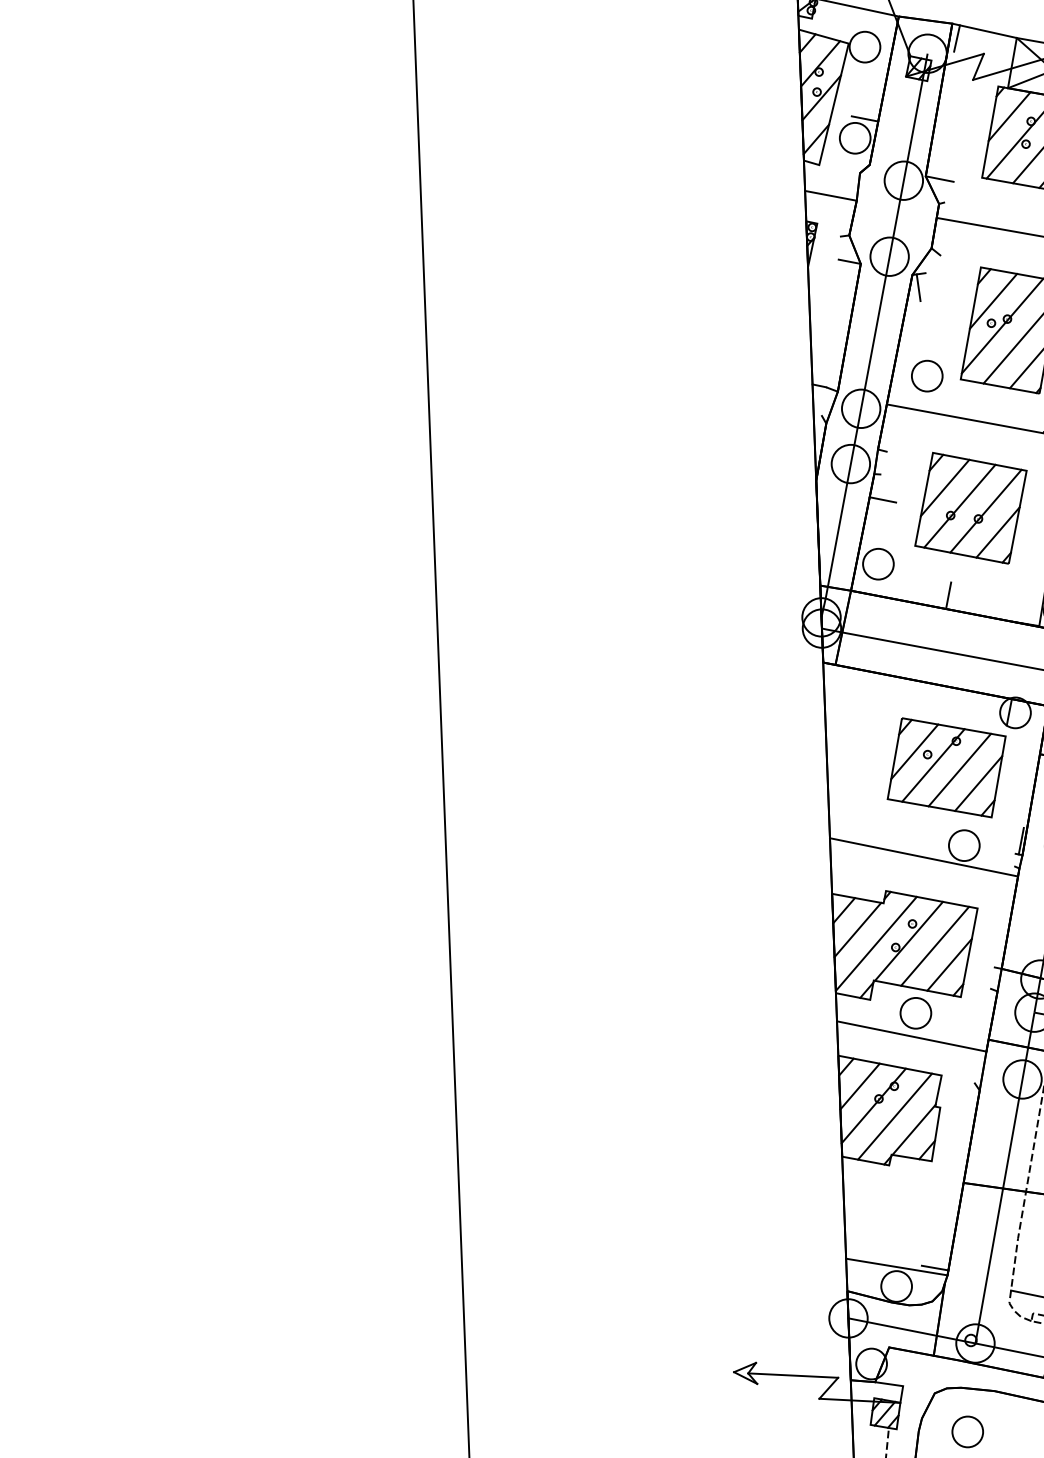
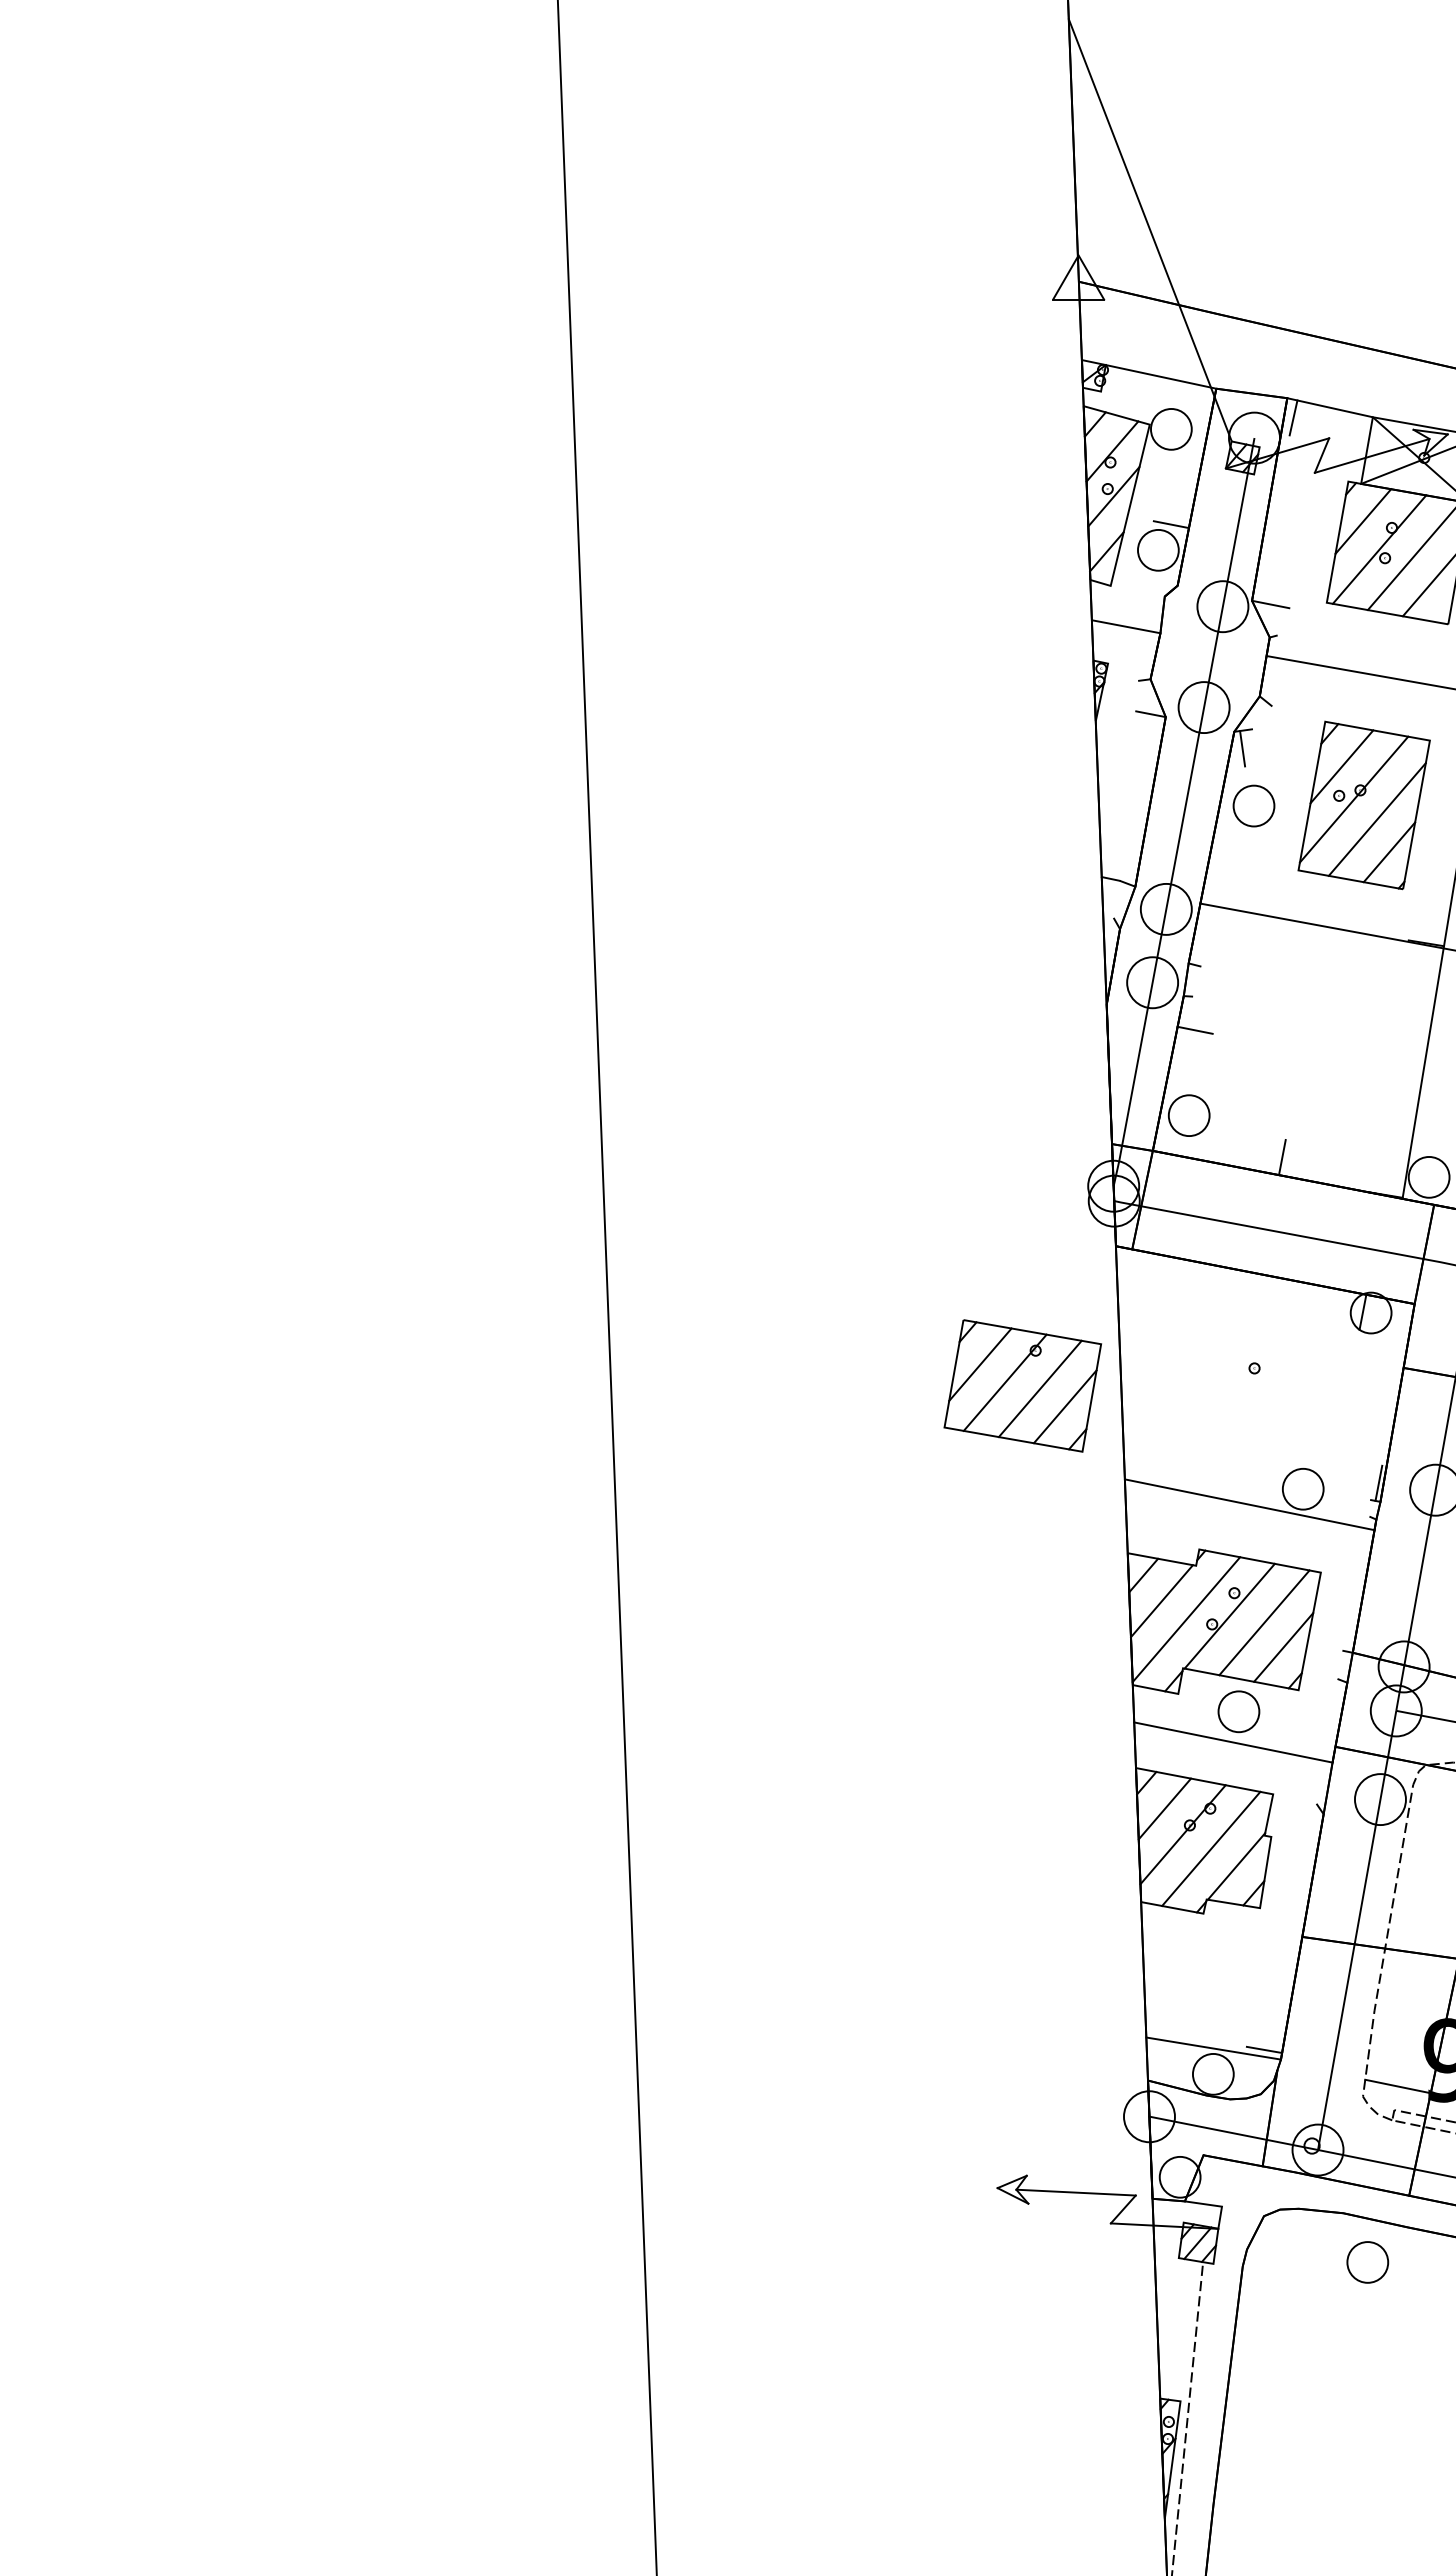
part: (926, 375) -> (1253, 805), moved
part: (970, 508) -> (1311, 1041), removed
part: (946, 767) -> (1022, 1385), moved
part: (967, 1431) -> (1367, 2262), moved

